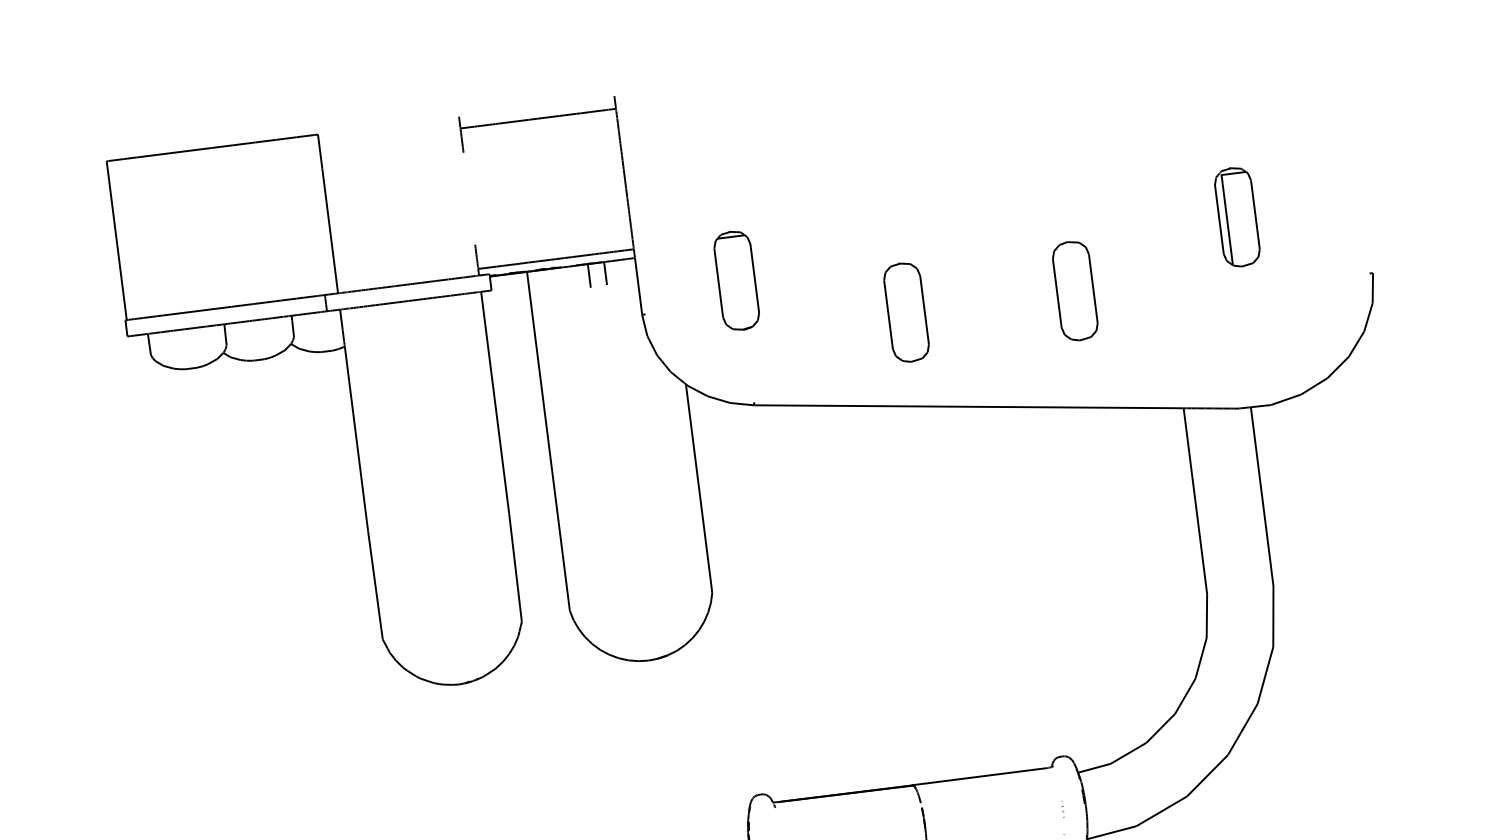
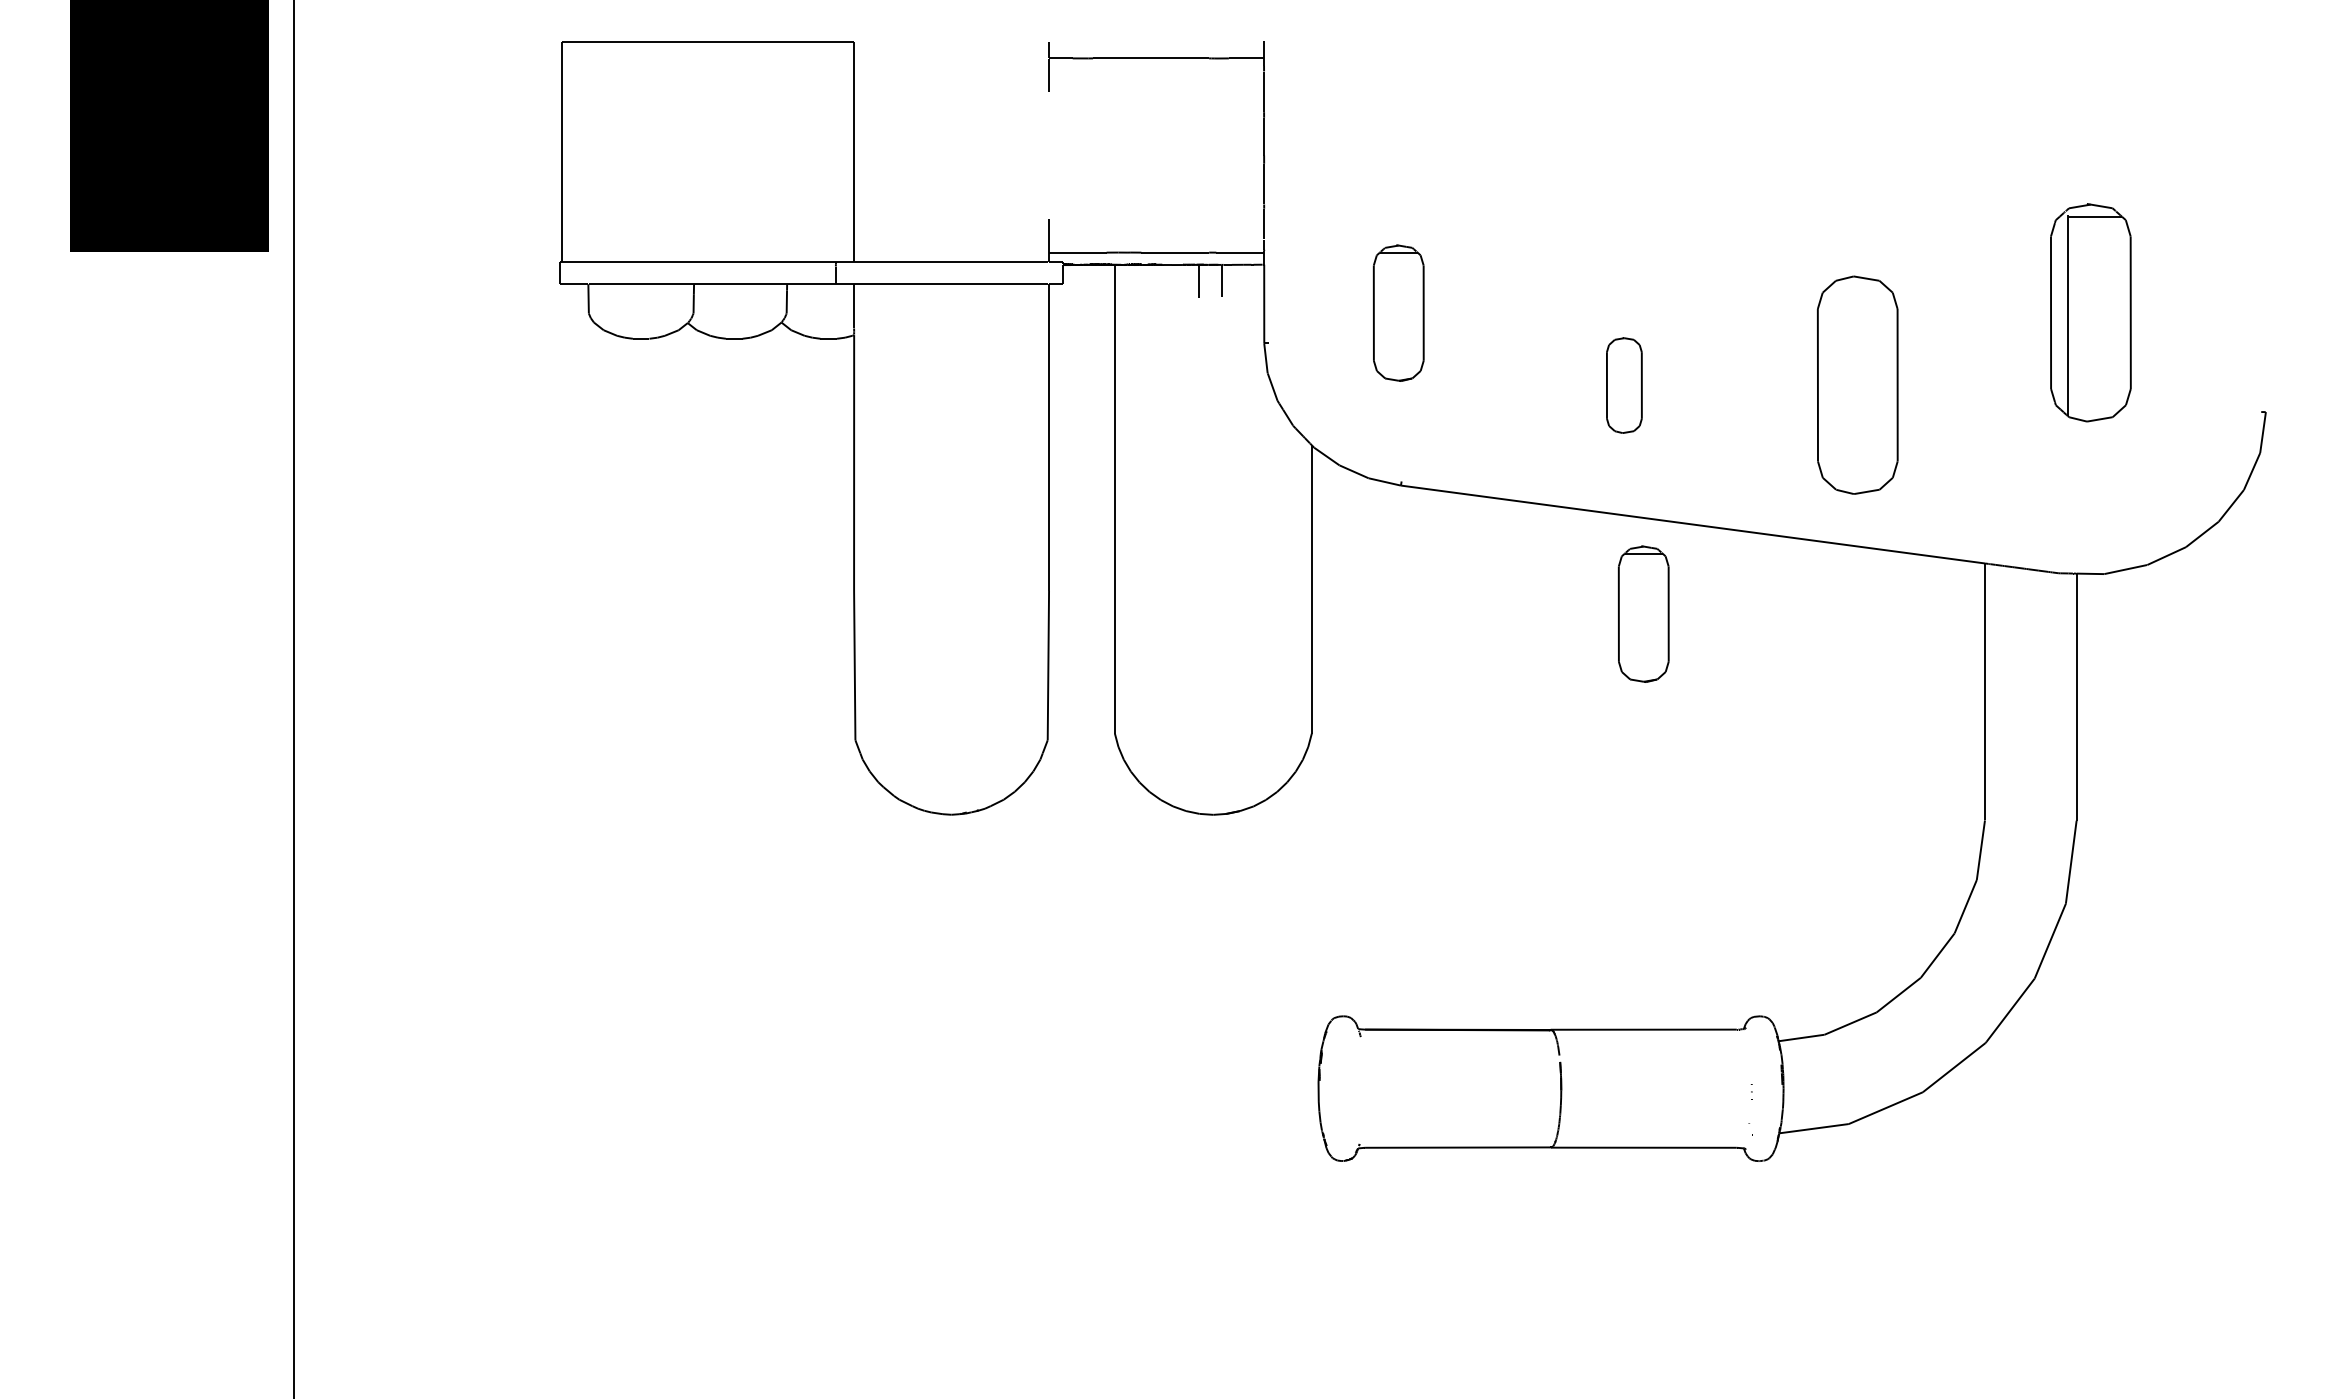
part: (1237, 217) -> (2090, 312), size x1.6
part: (1075, 291) -> (1857, 385), size x1.6
part: (906, 312) -> (1624, 385), size x0.7
part: (941, 475) -> (1643, 613), added

